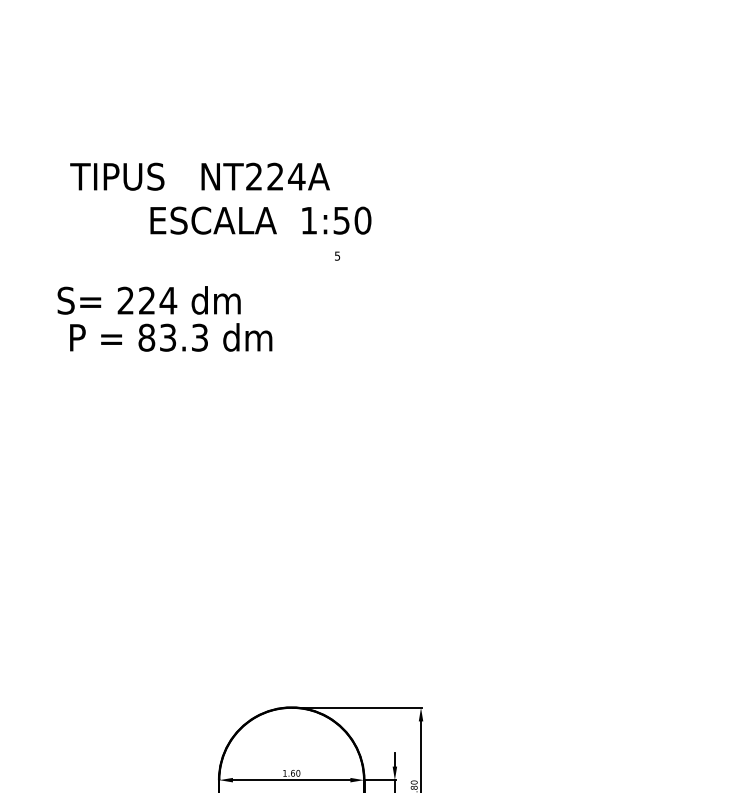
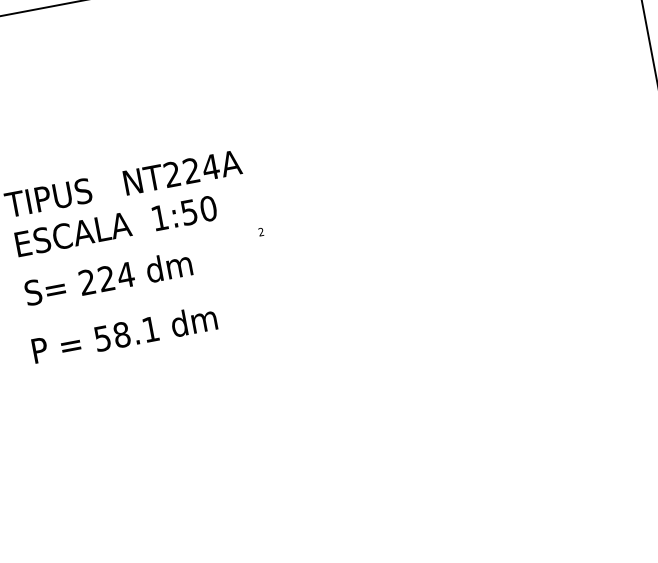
text: (260, 220) -> (115, 226), moved
text: (337, 255) -> (261, 231), 5 -> 2
text: (148, 300) -> (107, 278), moved
text: (172, 337) -> (125, 333), 83.3 -> 58.1

